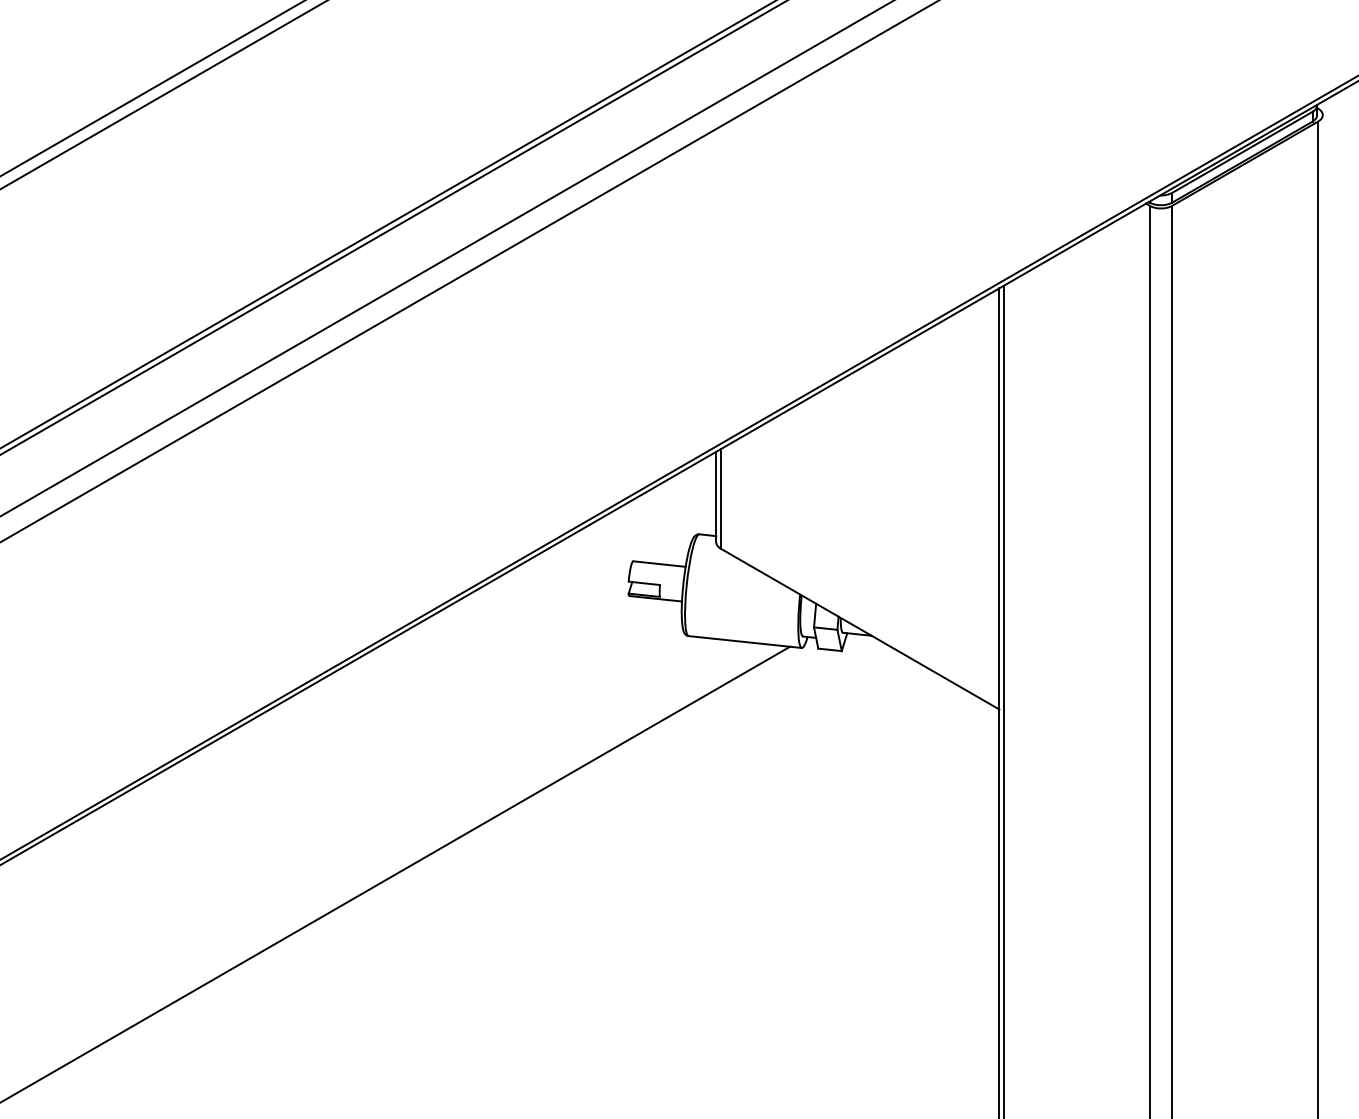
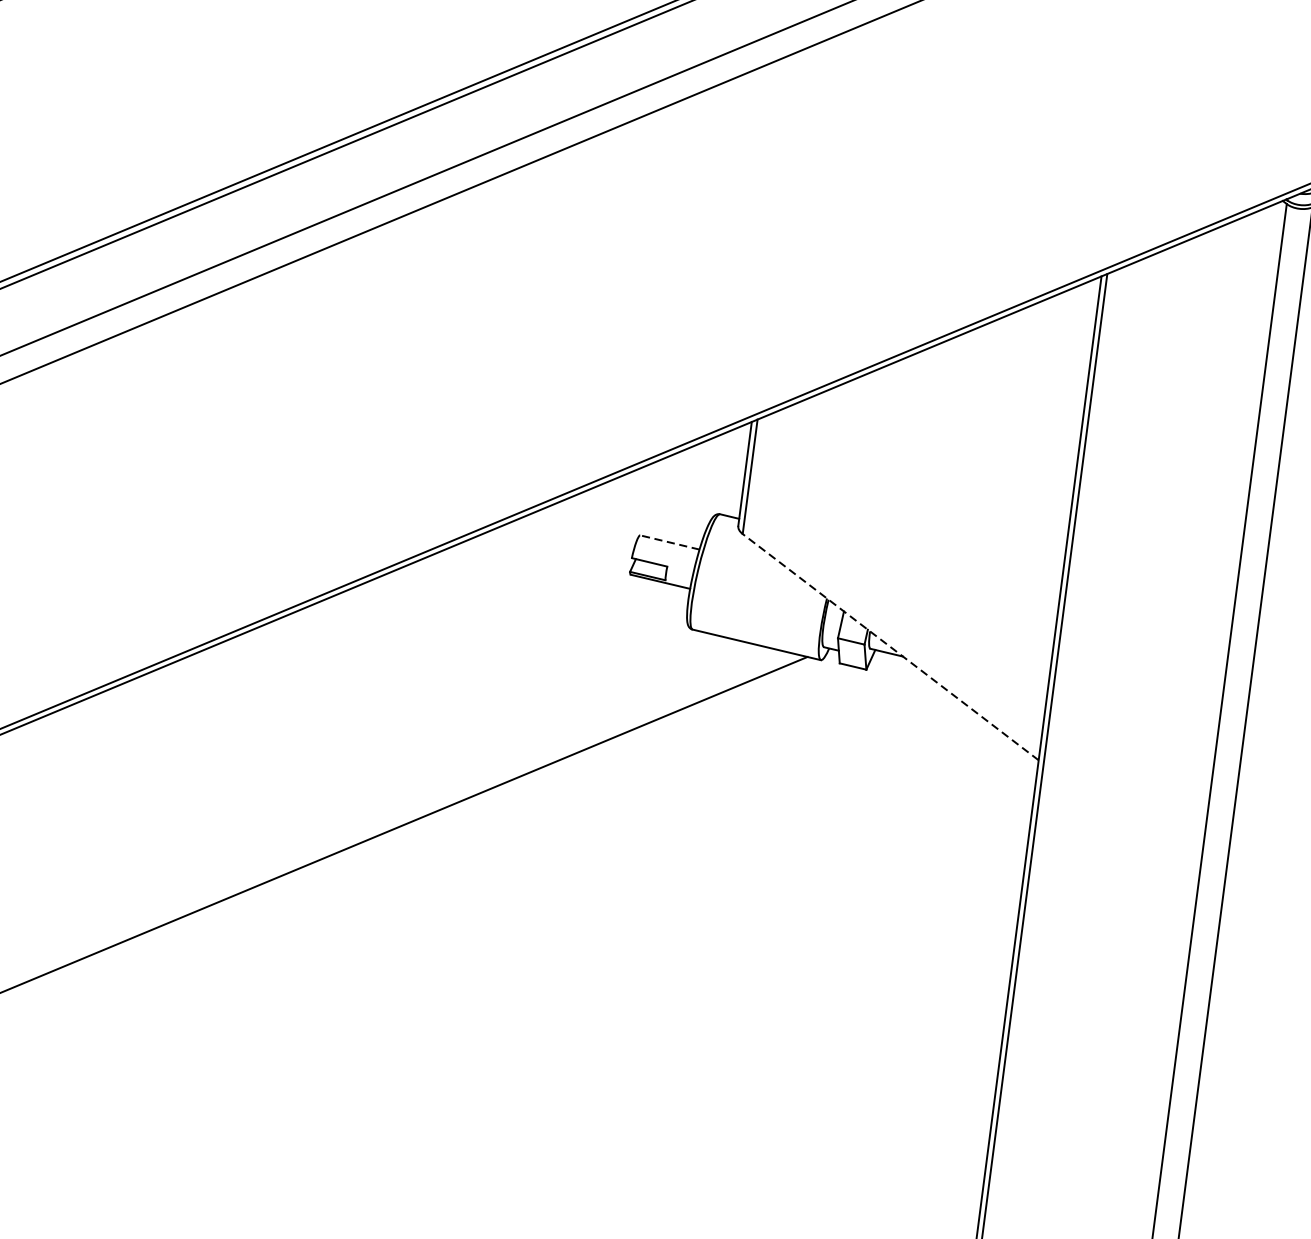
line: (659, 564) -> (669, 542), solid -> dashed
line: (860, 629) -> (891, 647), solid -> dashed

